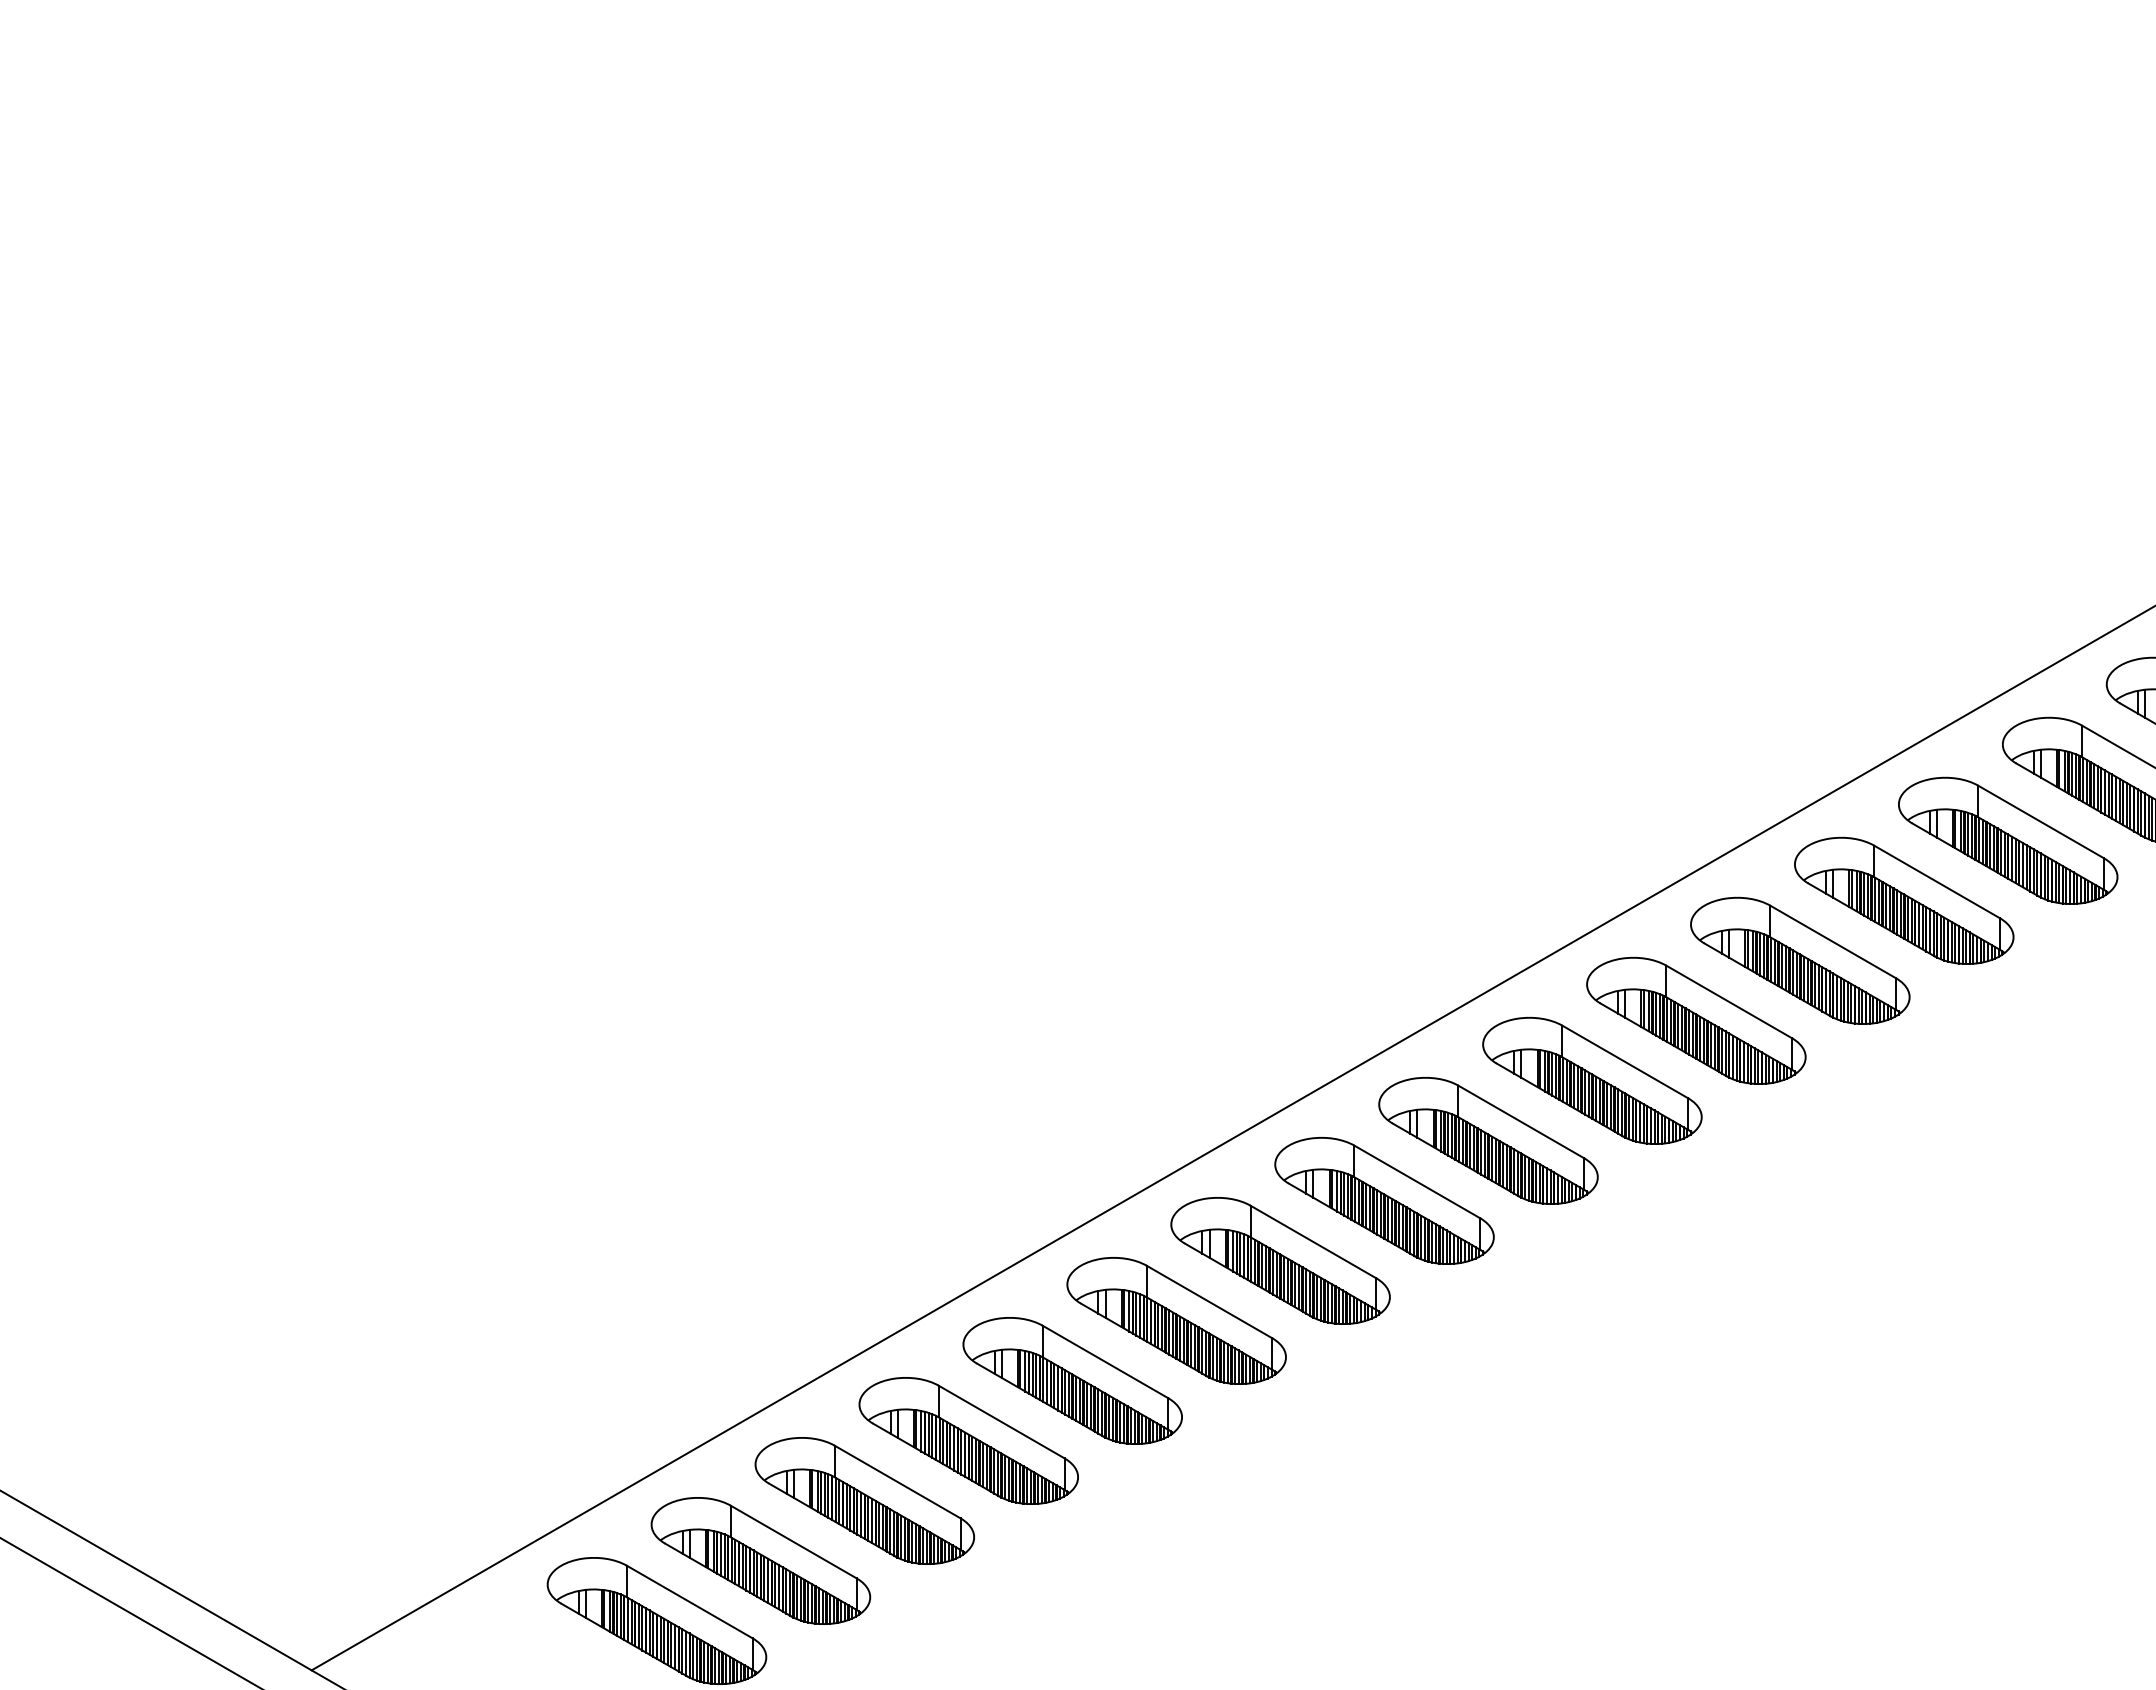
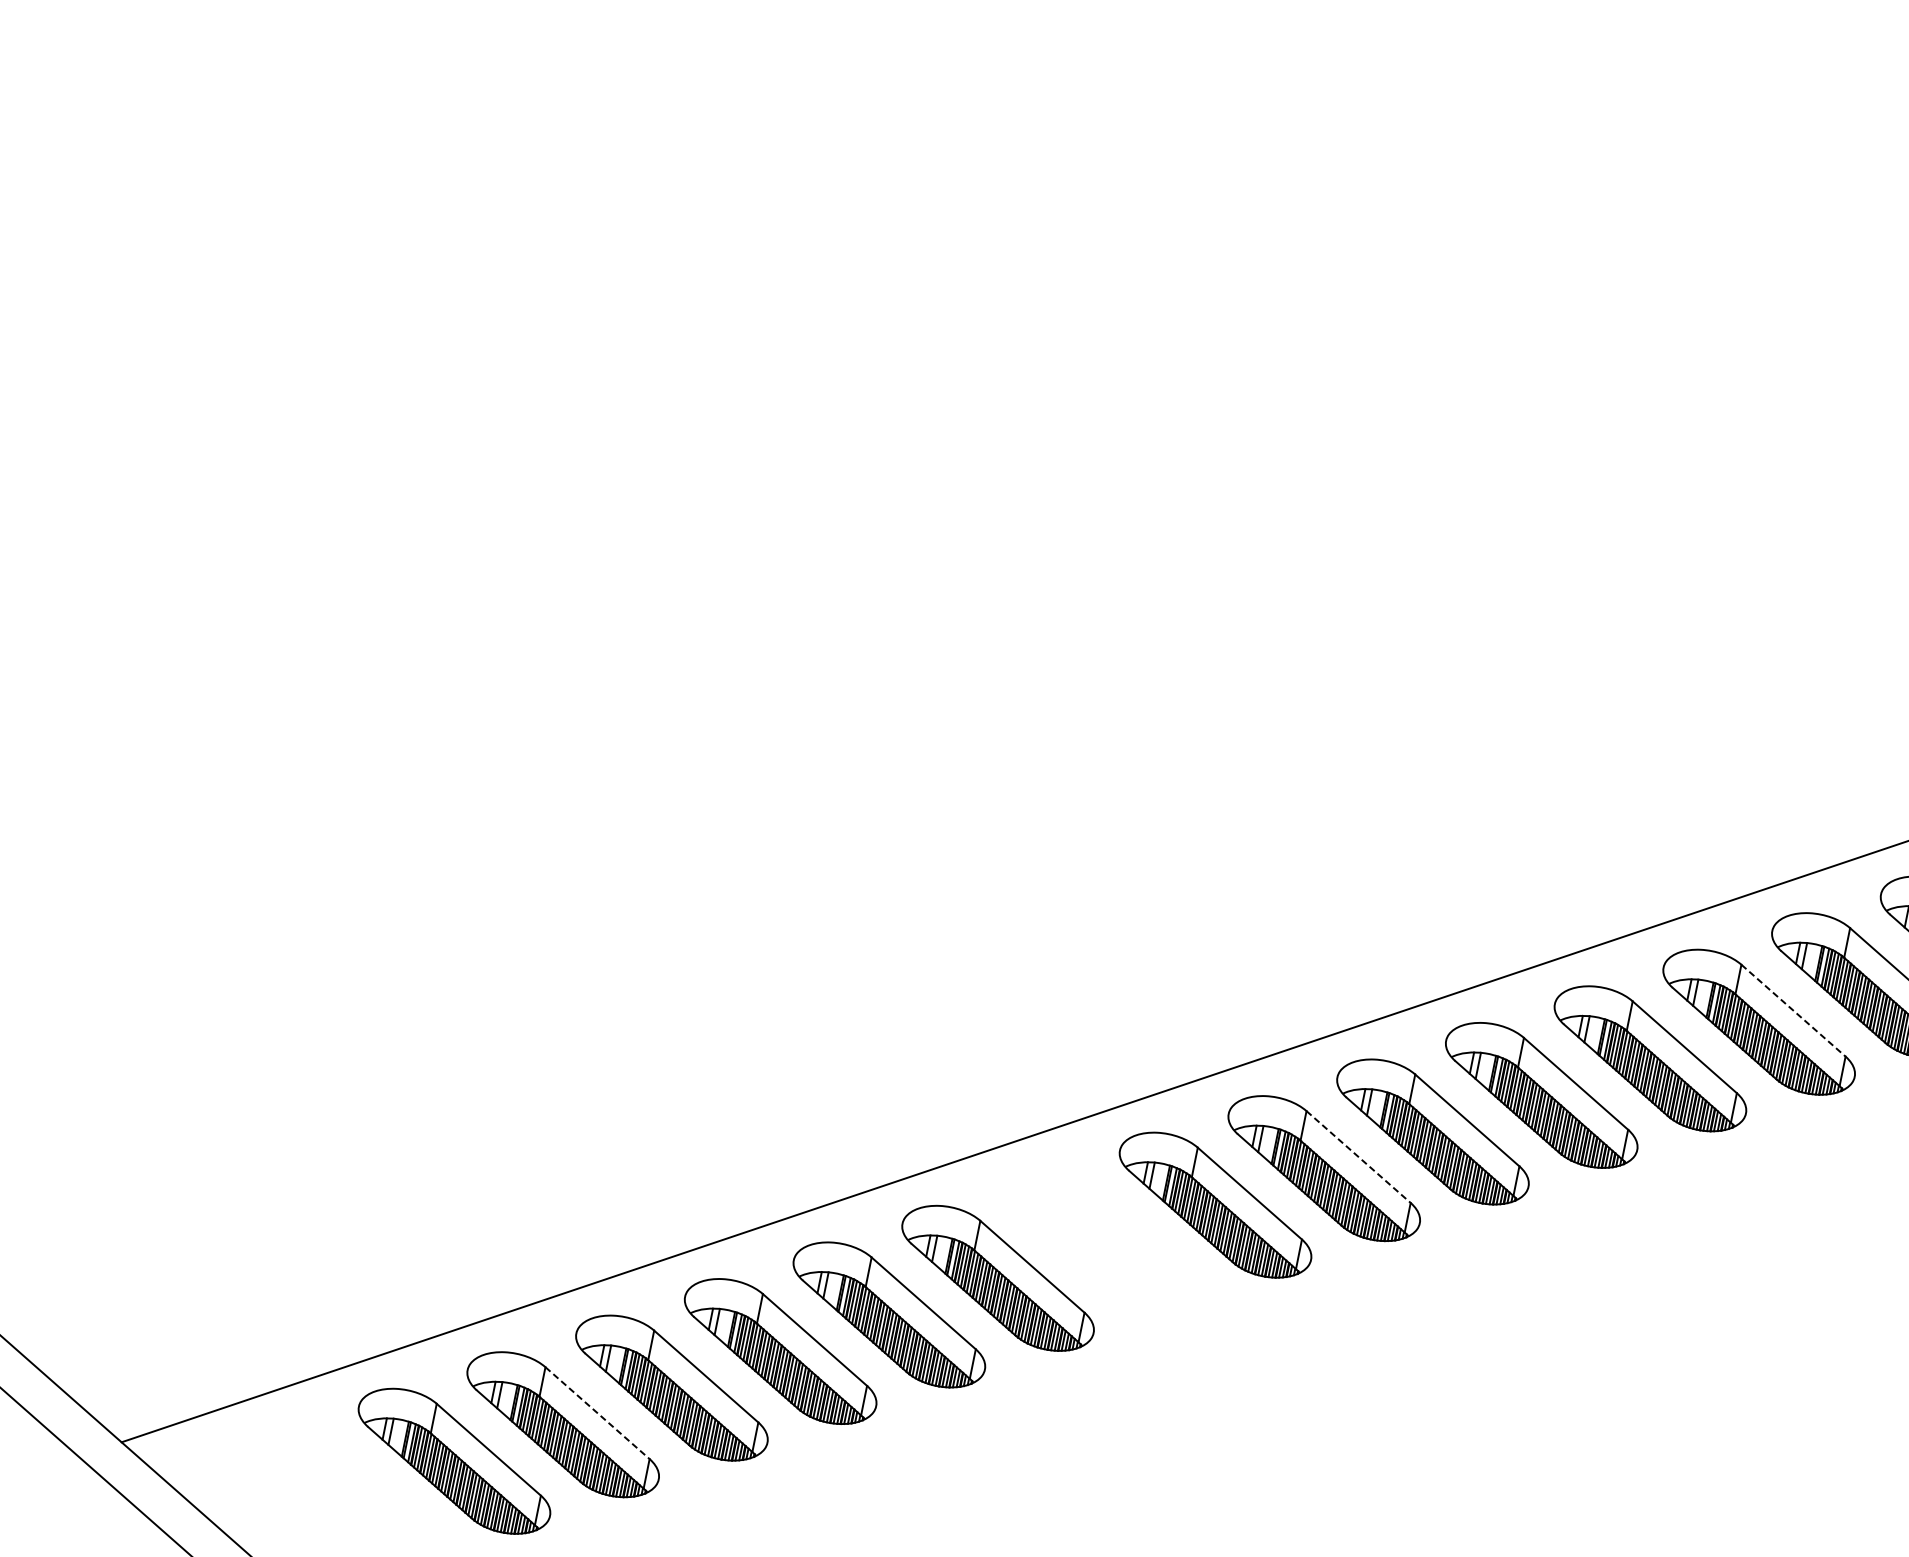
line: (1937, 881) -> (1793, 1010), solid -> dashed
line: (1521, 1121) -> (1358, 1156), solid -> dashed
part: (1280, 1260) -> (1106, 1241), removed
line: (793, 1542) -> (597, 1413), solid -> dashed

